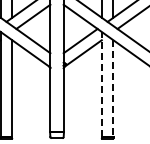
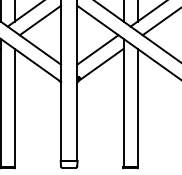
line: (101, 84) -> (123, 102), dashed -> solid
line: (113, 89) -> (137, 108), dashed -> solid

